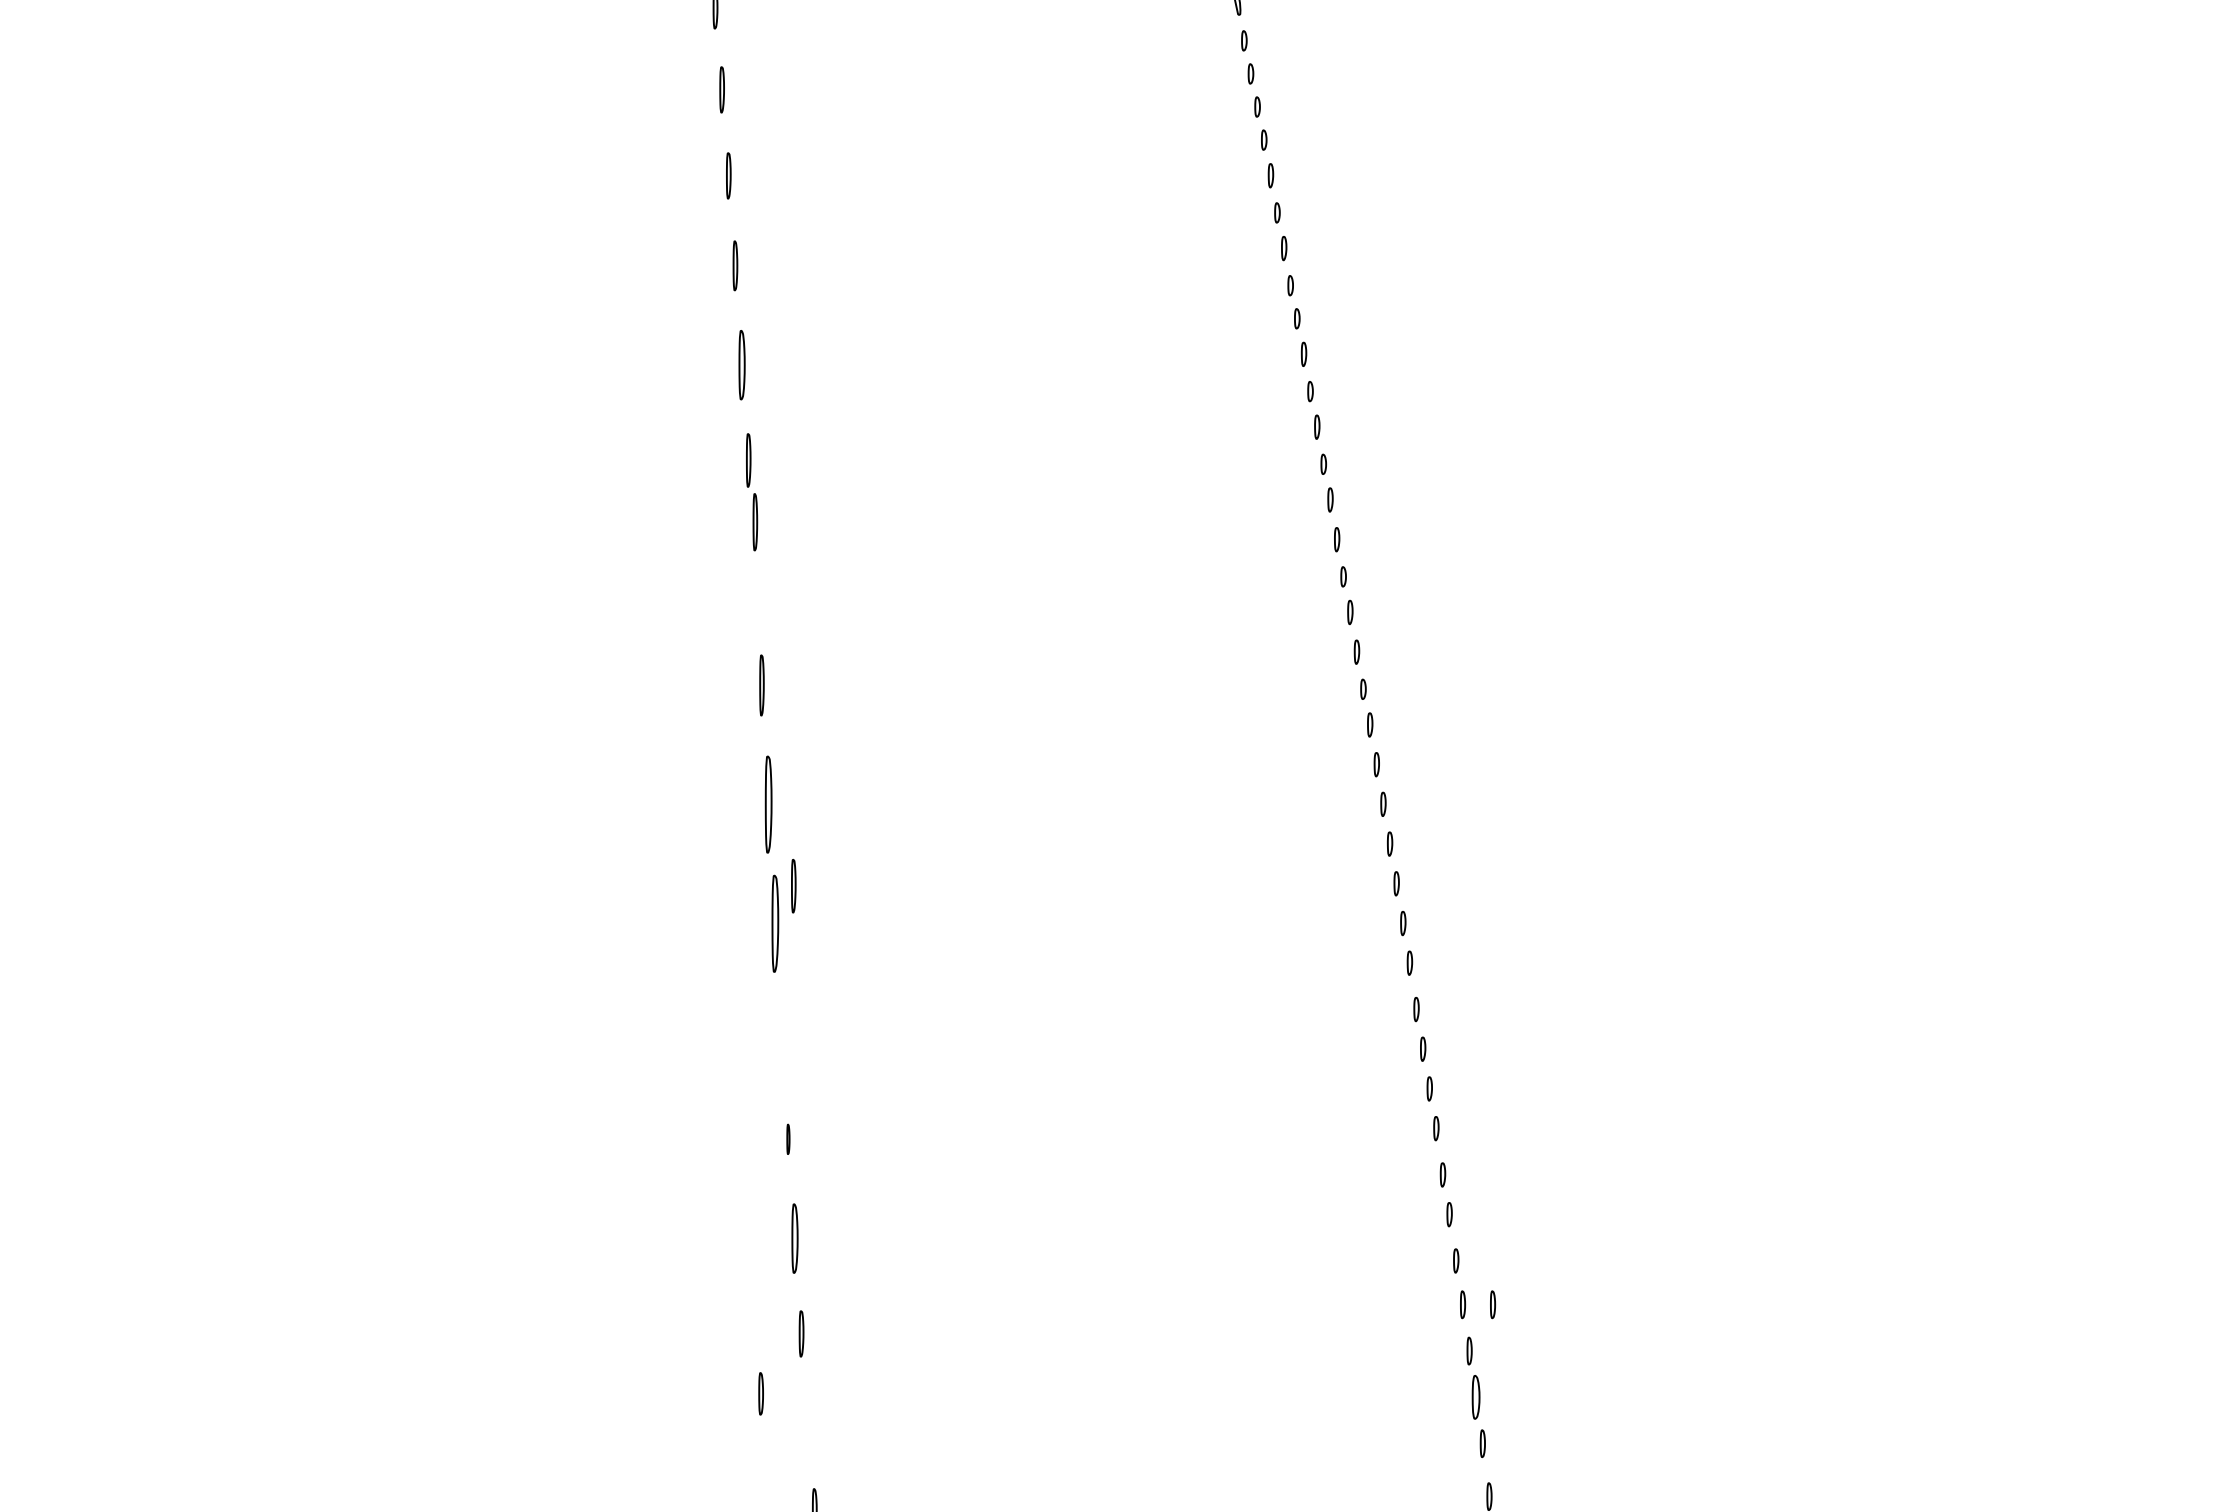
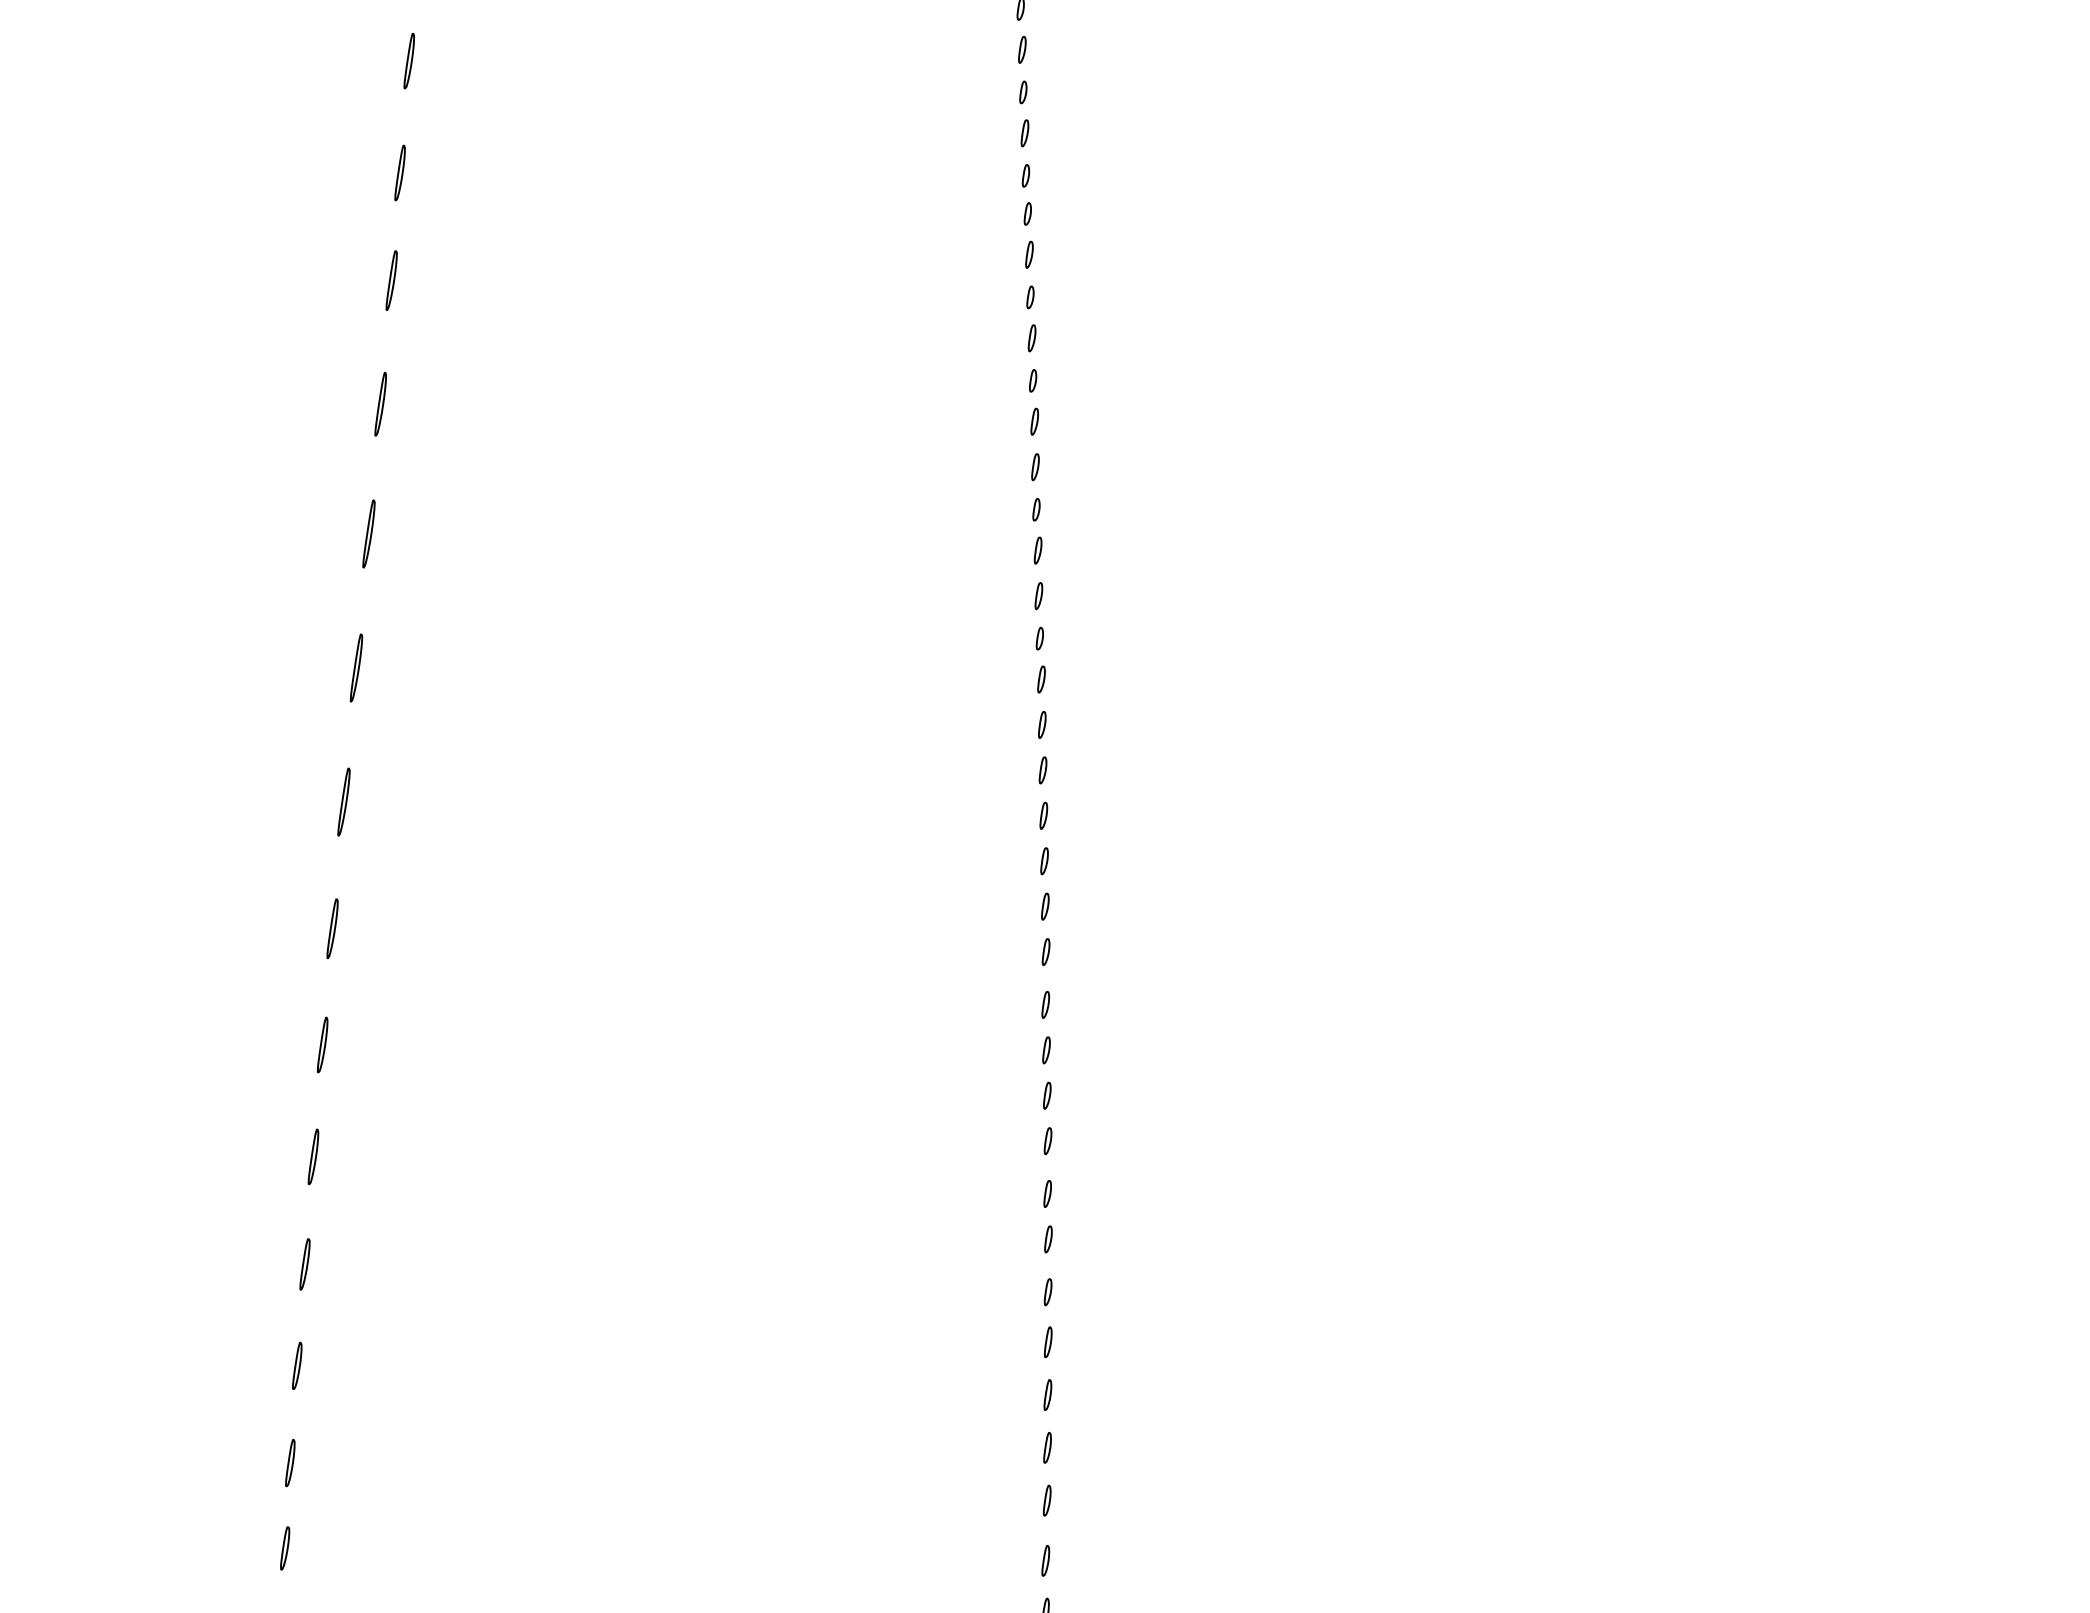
part: (741, 364) -> (399, 172), size x0.71
part: (755, 522) -> (381, 404), moved
part: (768, 804) -> (356, 668), size x0.62
part: (793, 886) -> (332, 929), moved
part: (774, 923) -> (343, 801), size x0.62
part: (788, 1139) -> (323, 1045), size x1.67
part: (794, 1238) -> (313, 1156), size x0.71
part: (1493, 1304) -> (1082, 1347), removed
part: (760, 1393) -> (296, 1365), moved
part: (1476, 1397) -> (1048, 1448), size x0.62

